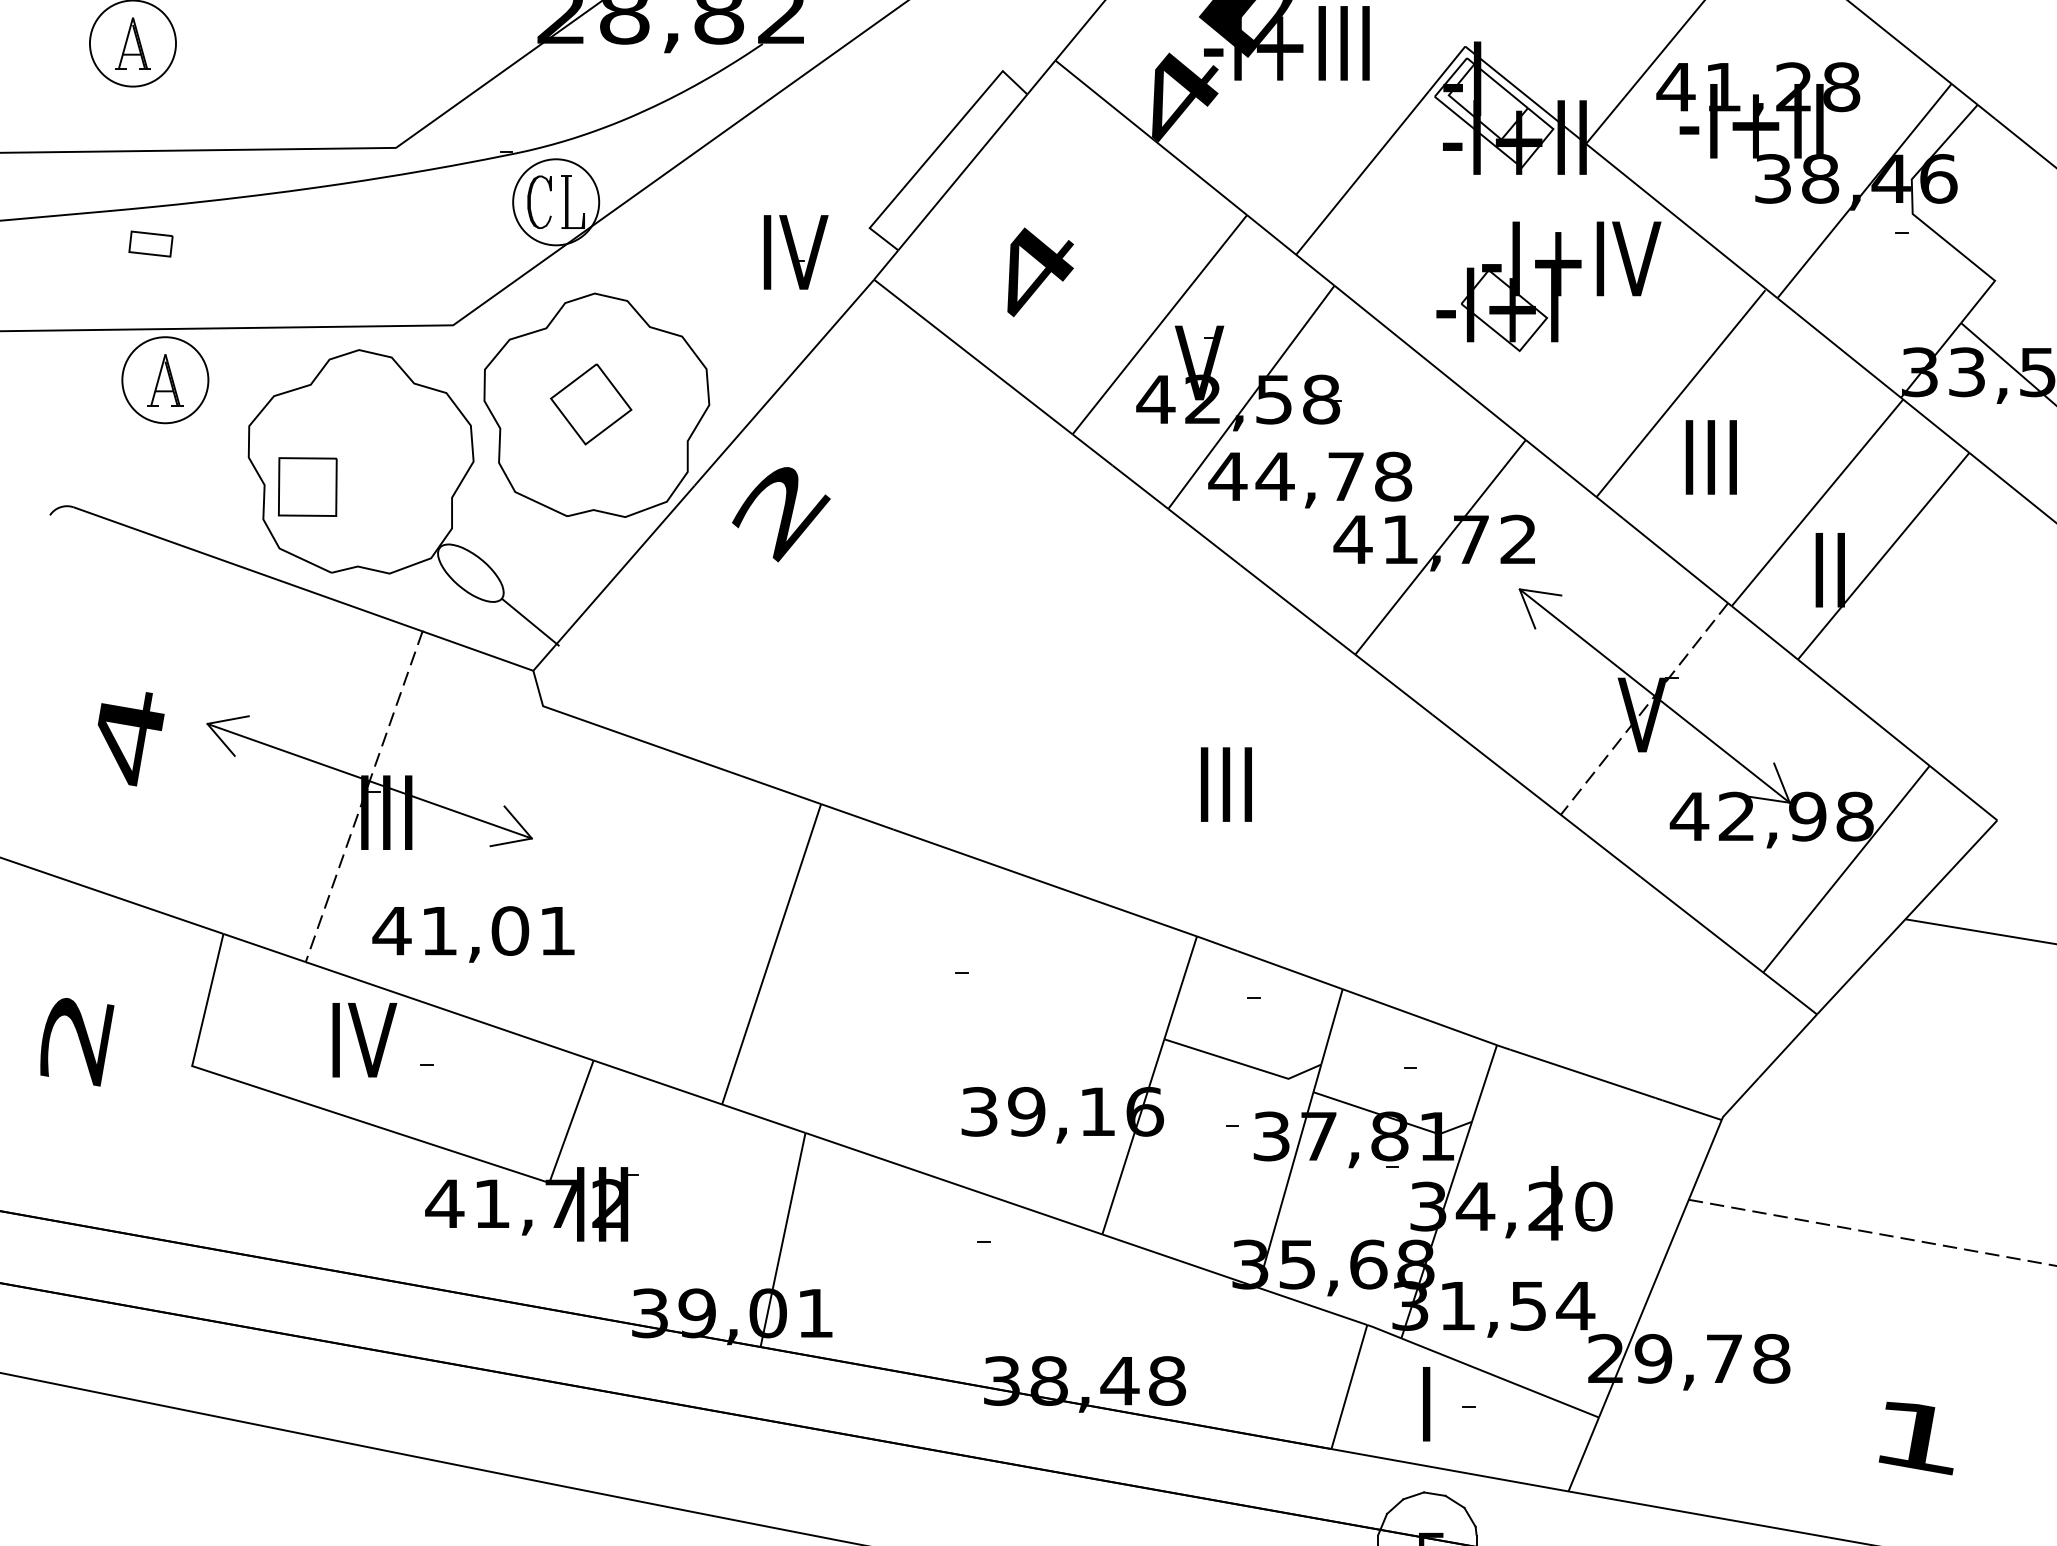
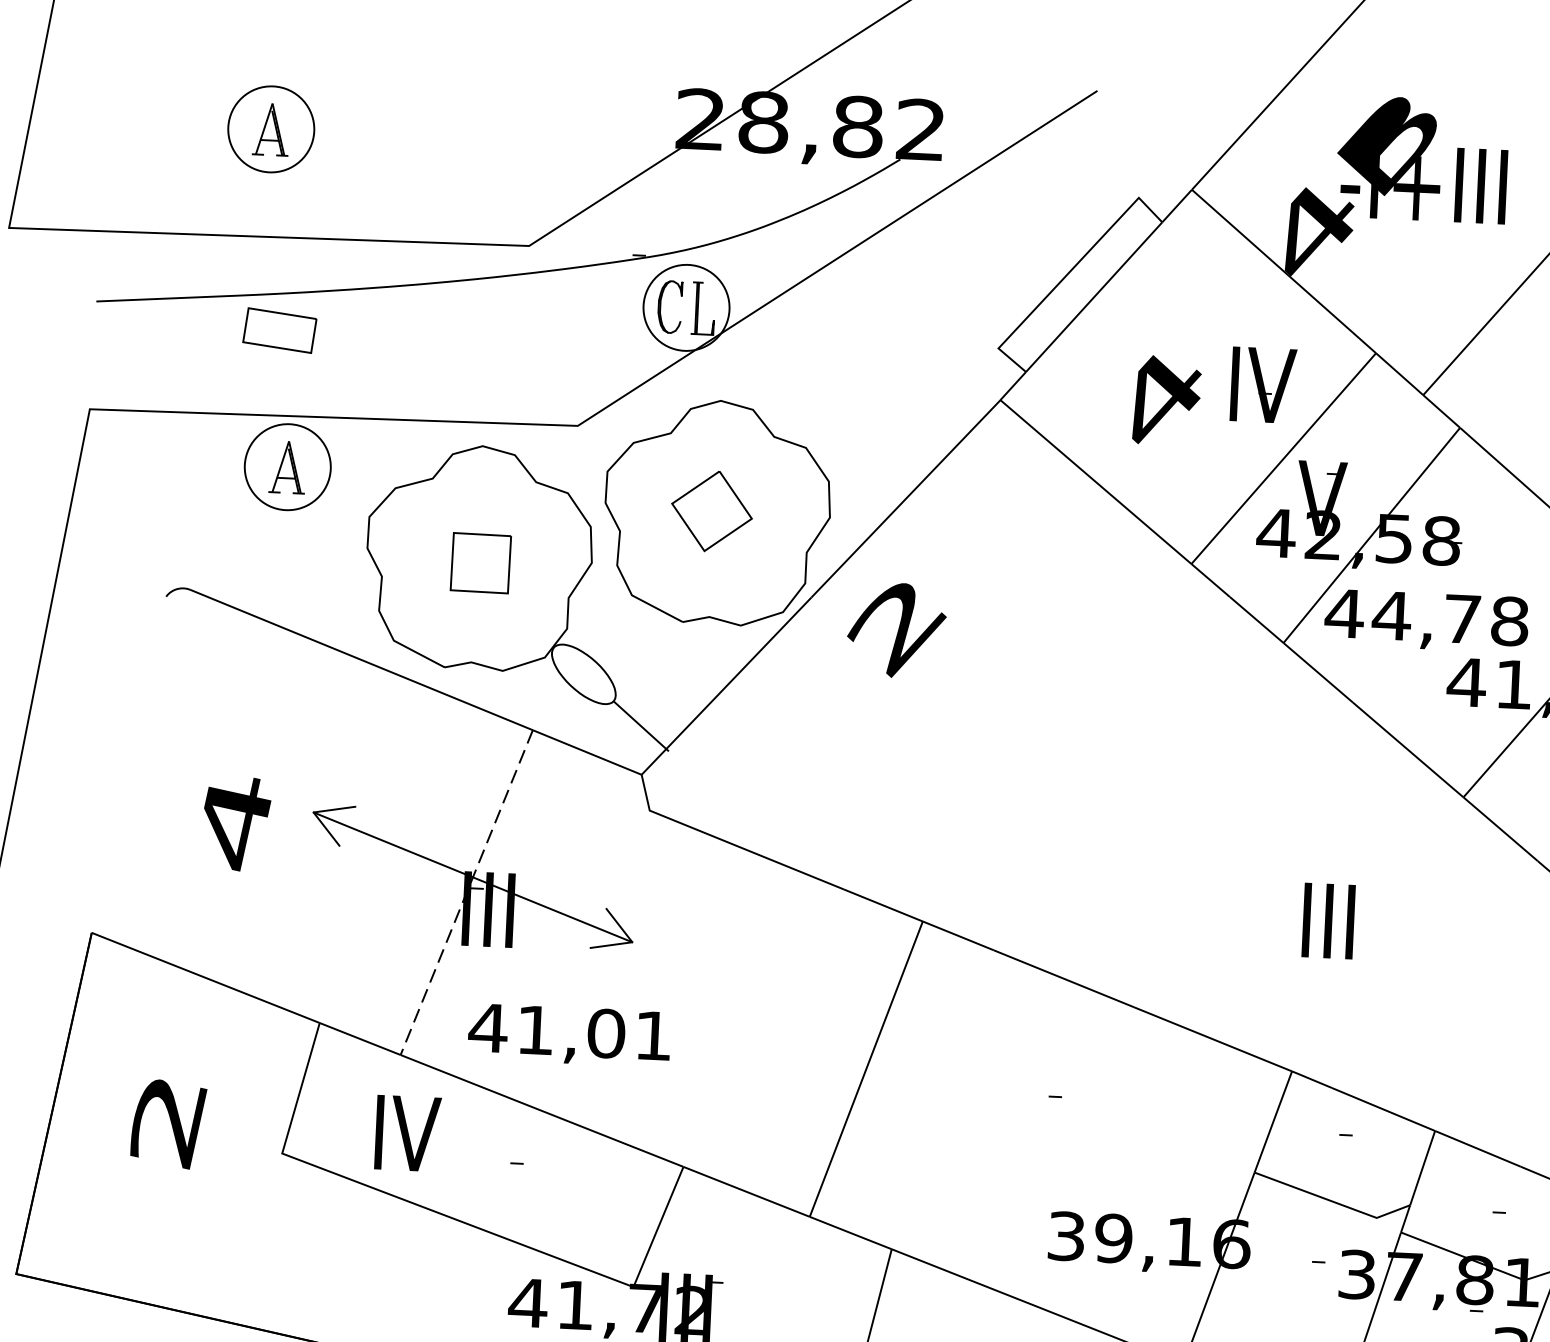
part: (150, 243) -> (279, 329), size x1.67
part: (795, 252) -> (1262, 385), moved
part: (307, 486) -> (480, 562), moved
text: (364, 1040) -> (407, 1133), moved

